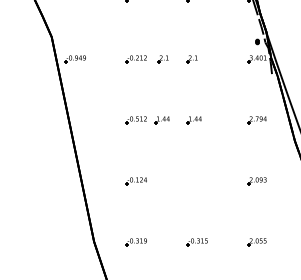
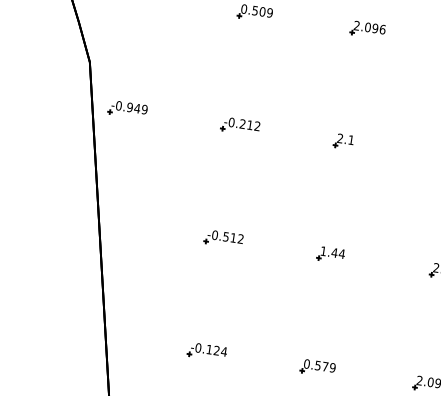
part: (162, 59) -> (288, 133), removed
part: (161, 120) -> (270, 246), removed
part: (195, 181) -> (316, 368), added

